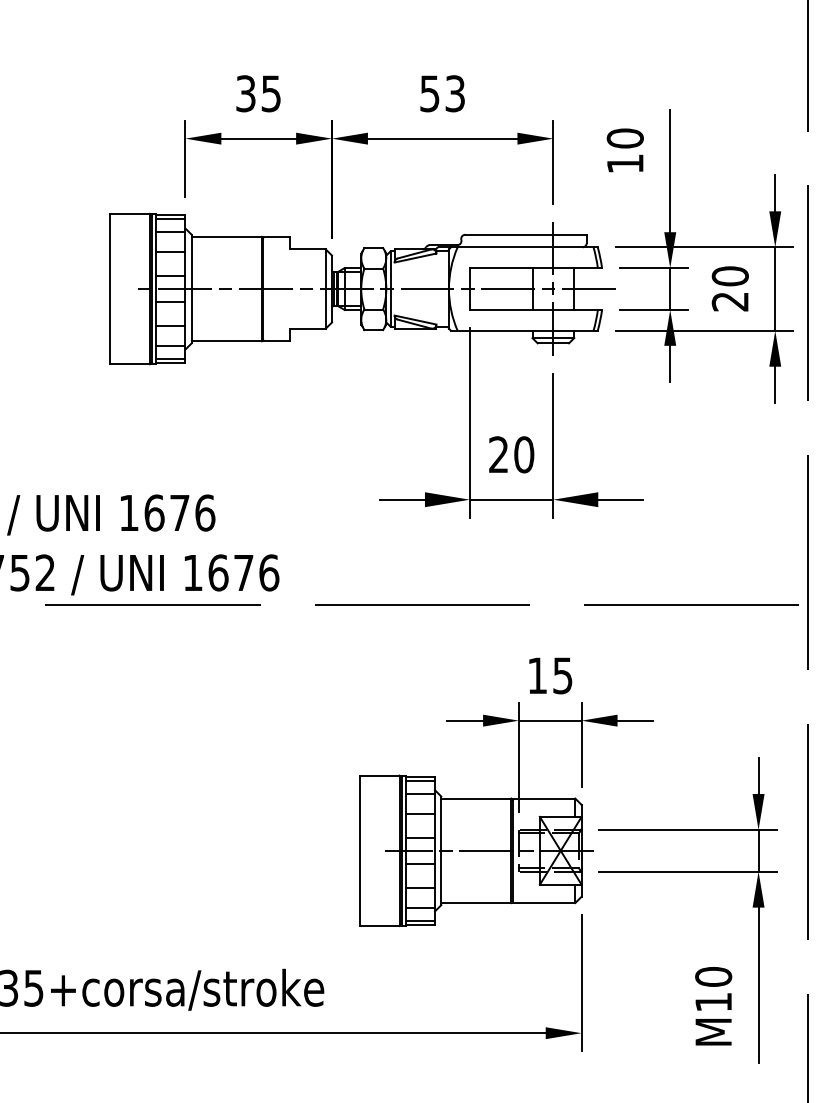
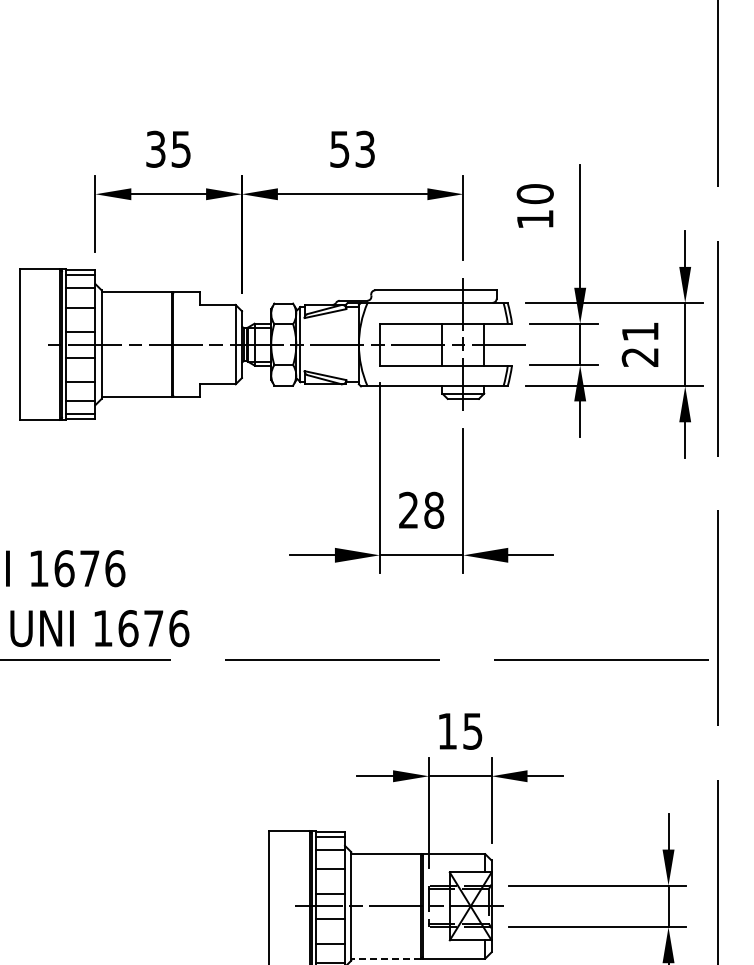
text: (729, 276) -> (639, 332), 20 -> 21
text: (524, 454) -> (434, 510), 20 -> 28
line: (475, 903) -> (385, 959), solid -> dashed

